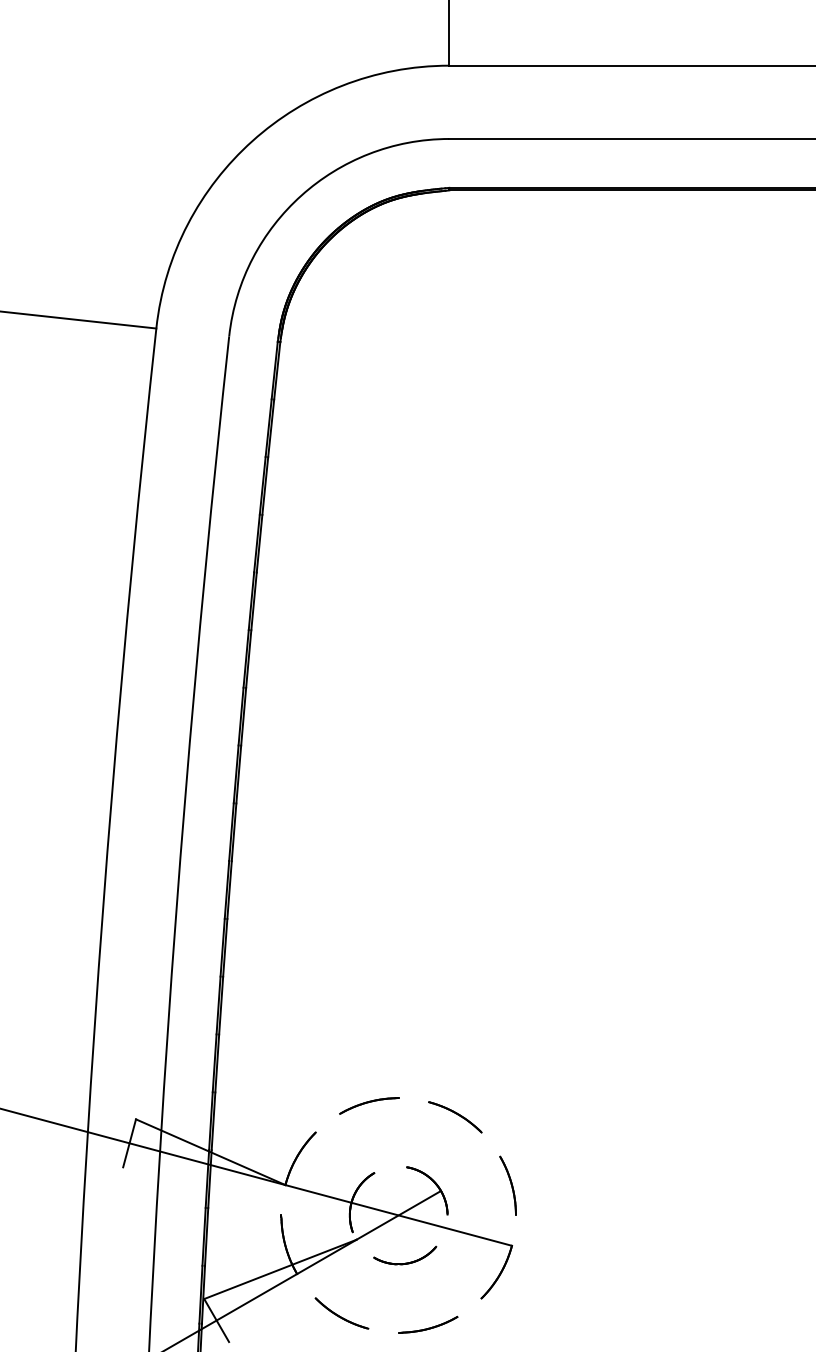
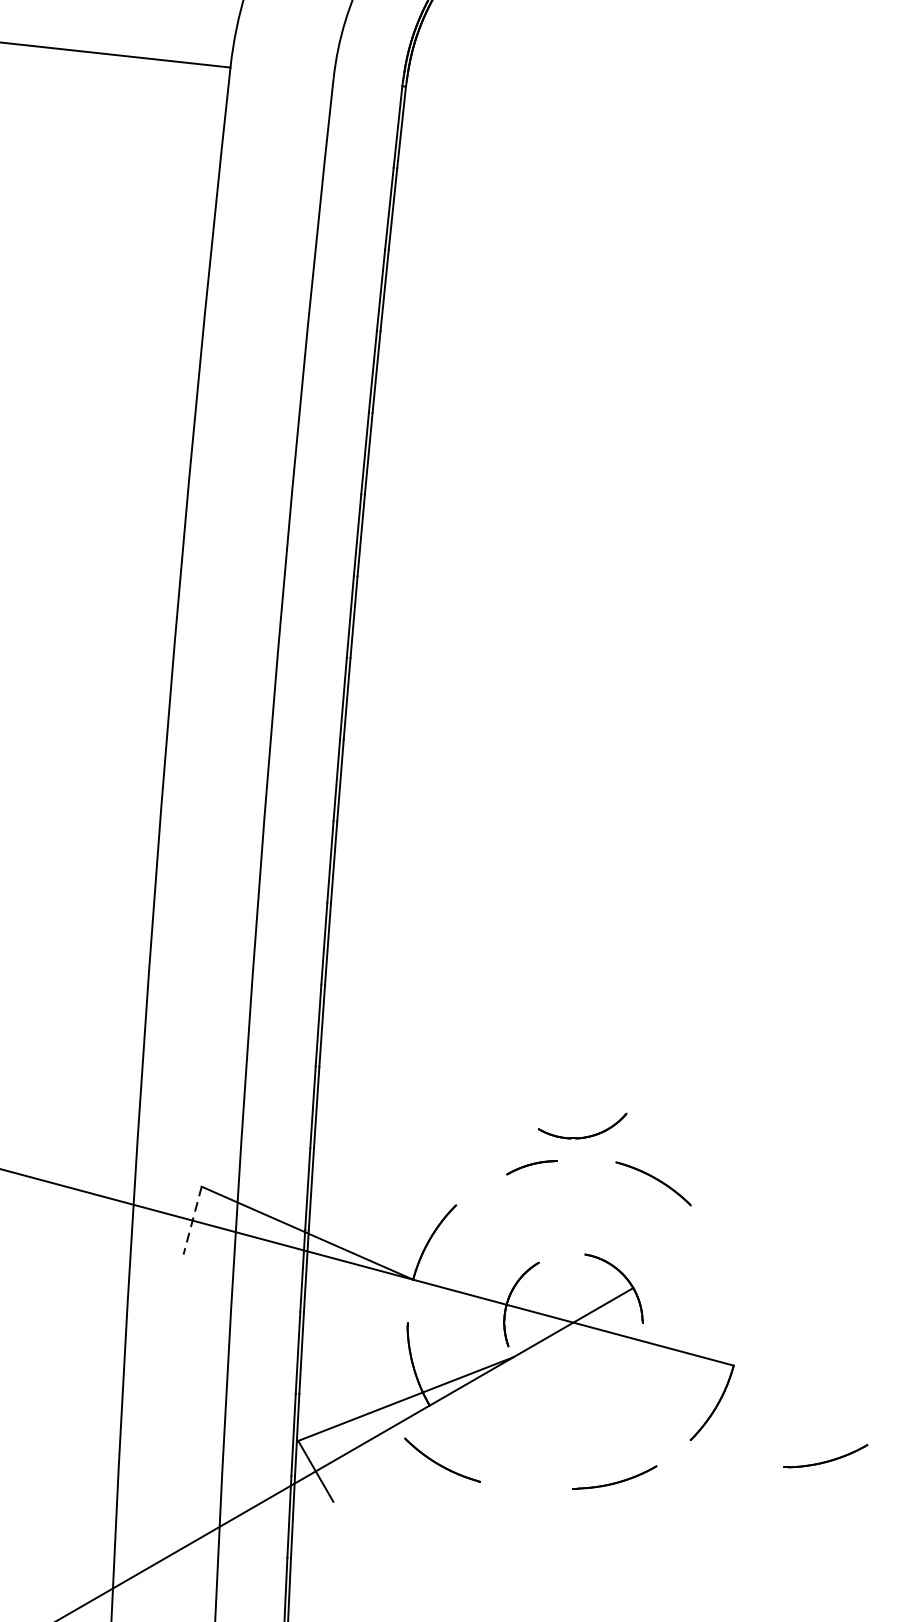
part: (369, 1105) -> (532, 1167), size x0.6
line: (129, 1143) -> (192, 1220), solid -> dashed
part: (507, 1185) -> (727, 1280), removed
part: (405, 1262) -> (583, 1135), moved
part: (577, 1309) -> (826, 1455), added
part: (341, 1313) -> (441, 1460), moved

